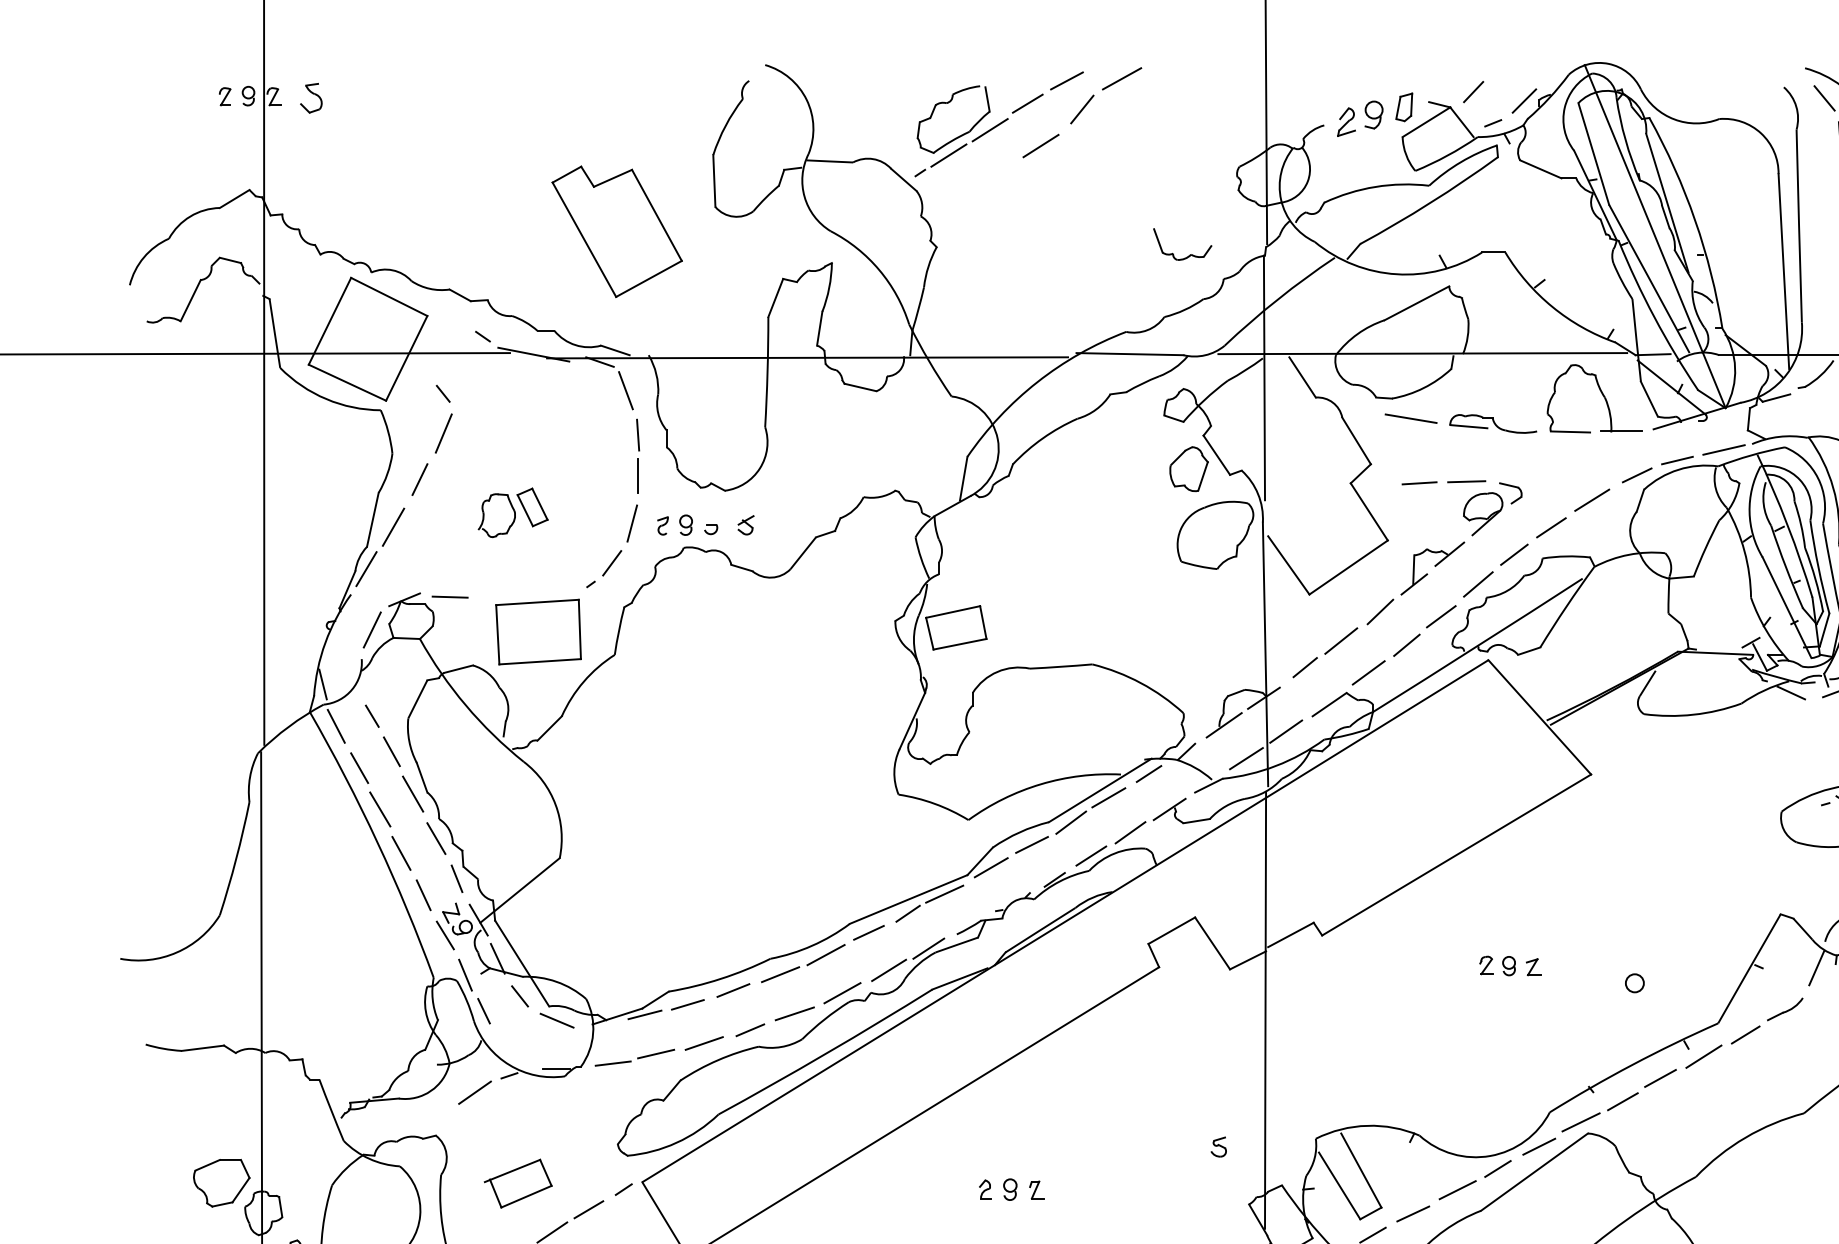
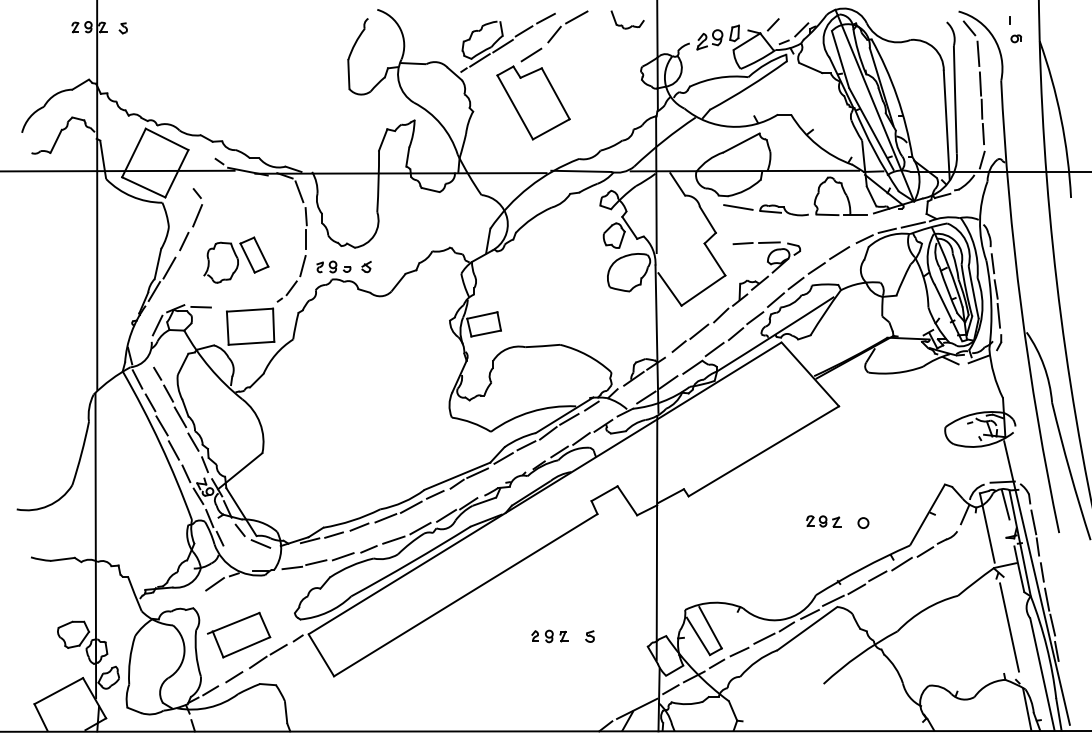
part: (309, 98) -> (122, 28), size x0.62
part: (617, 230) -> (533, 102), moved
part: (1175, 254) -> (623, 25), moved
part: (513, 511) -> (236, 259), size x1.67
part: (1509, 966) -> (823, 521), moved
part: (1218, 1146) -> (589, 636), moved
part: (518, 1182) -> (239, 634), size x1.67
part: (1010, 1189) -> (549, 636), moved

